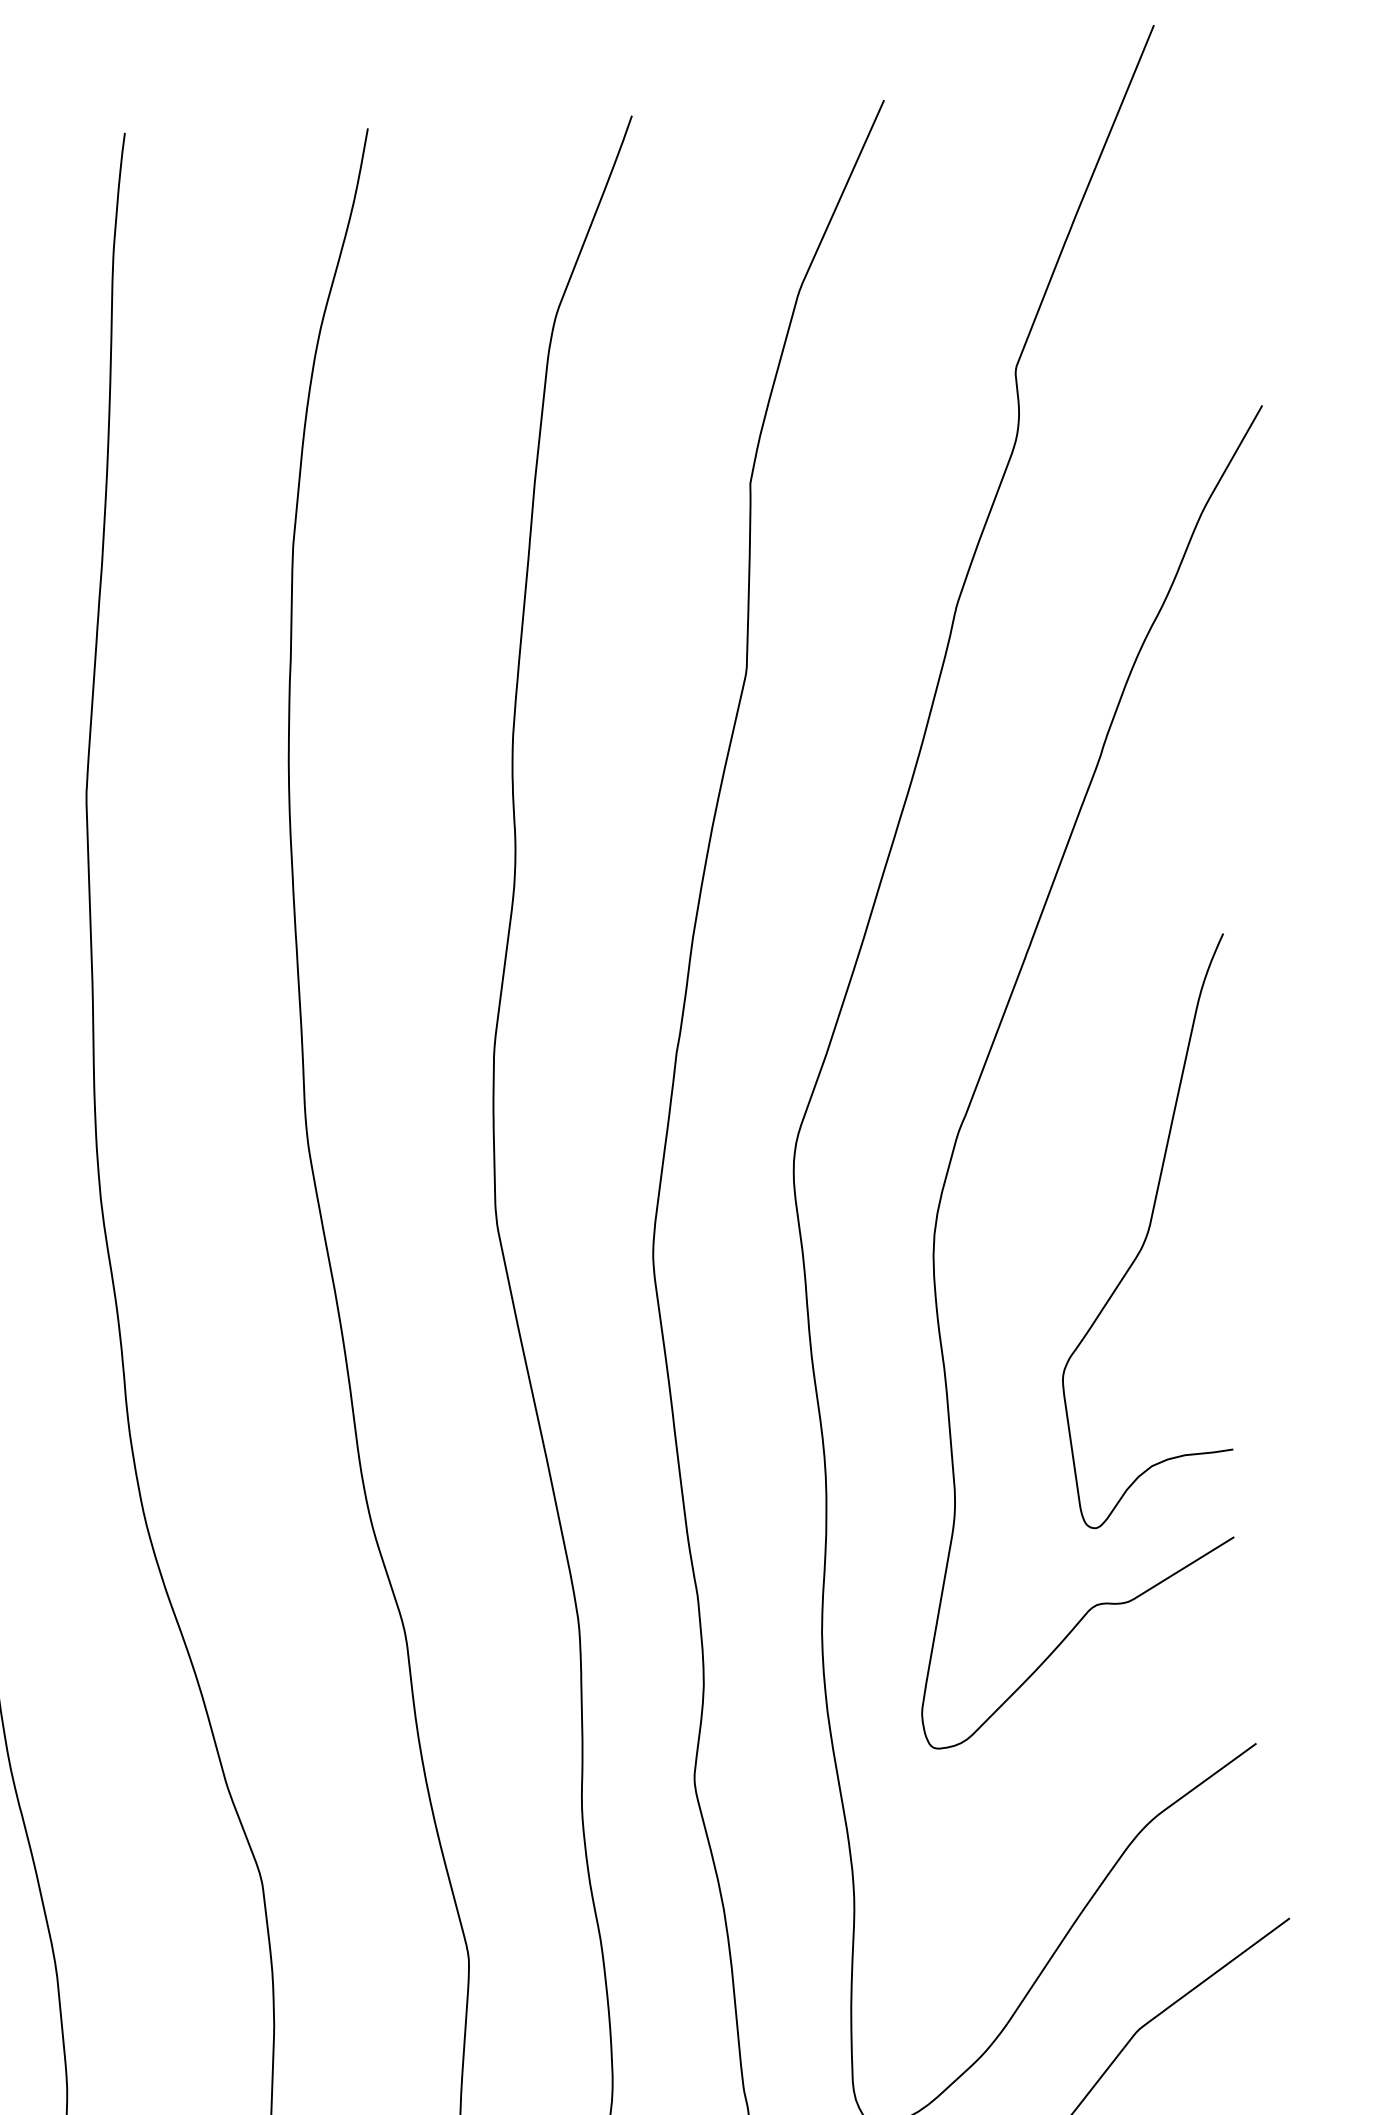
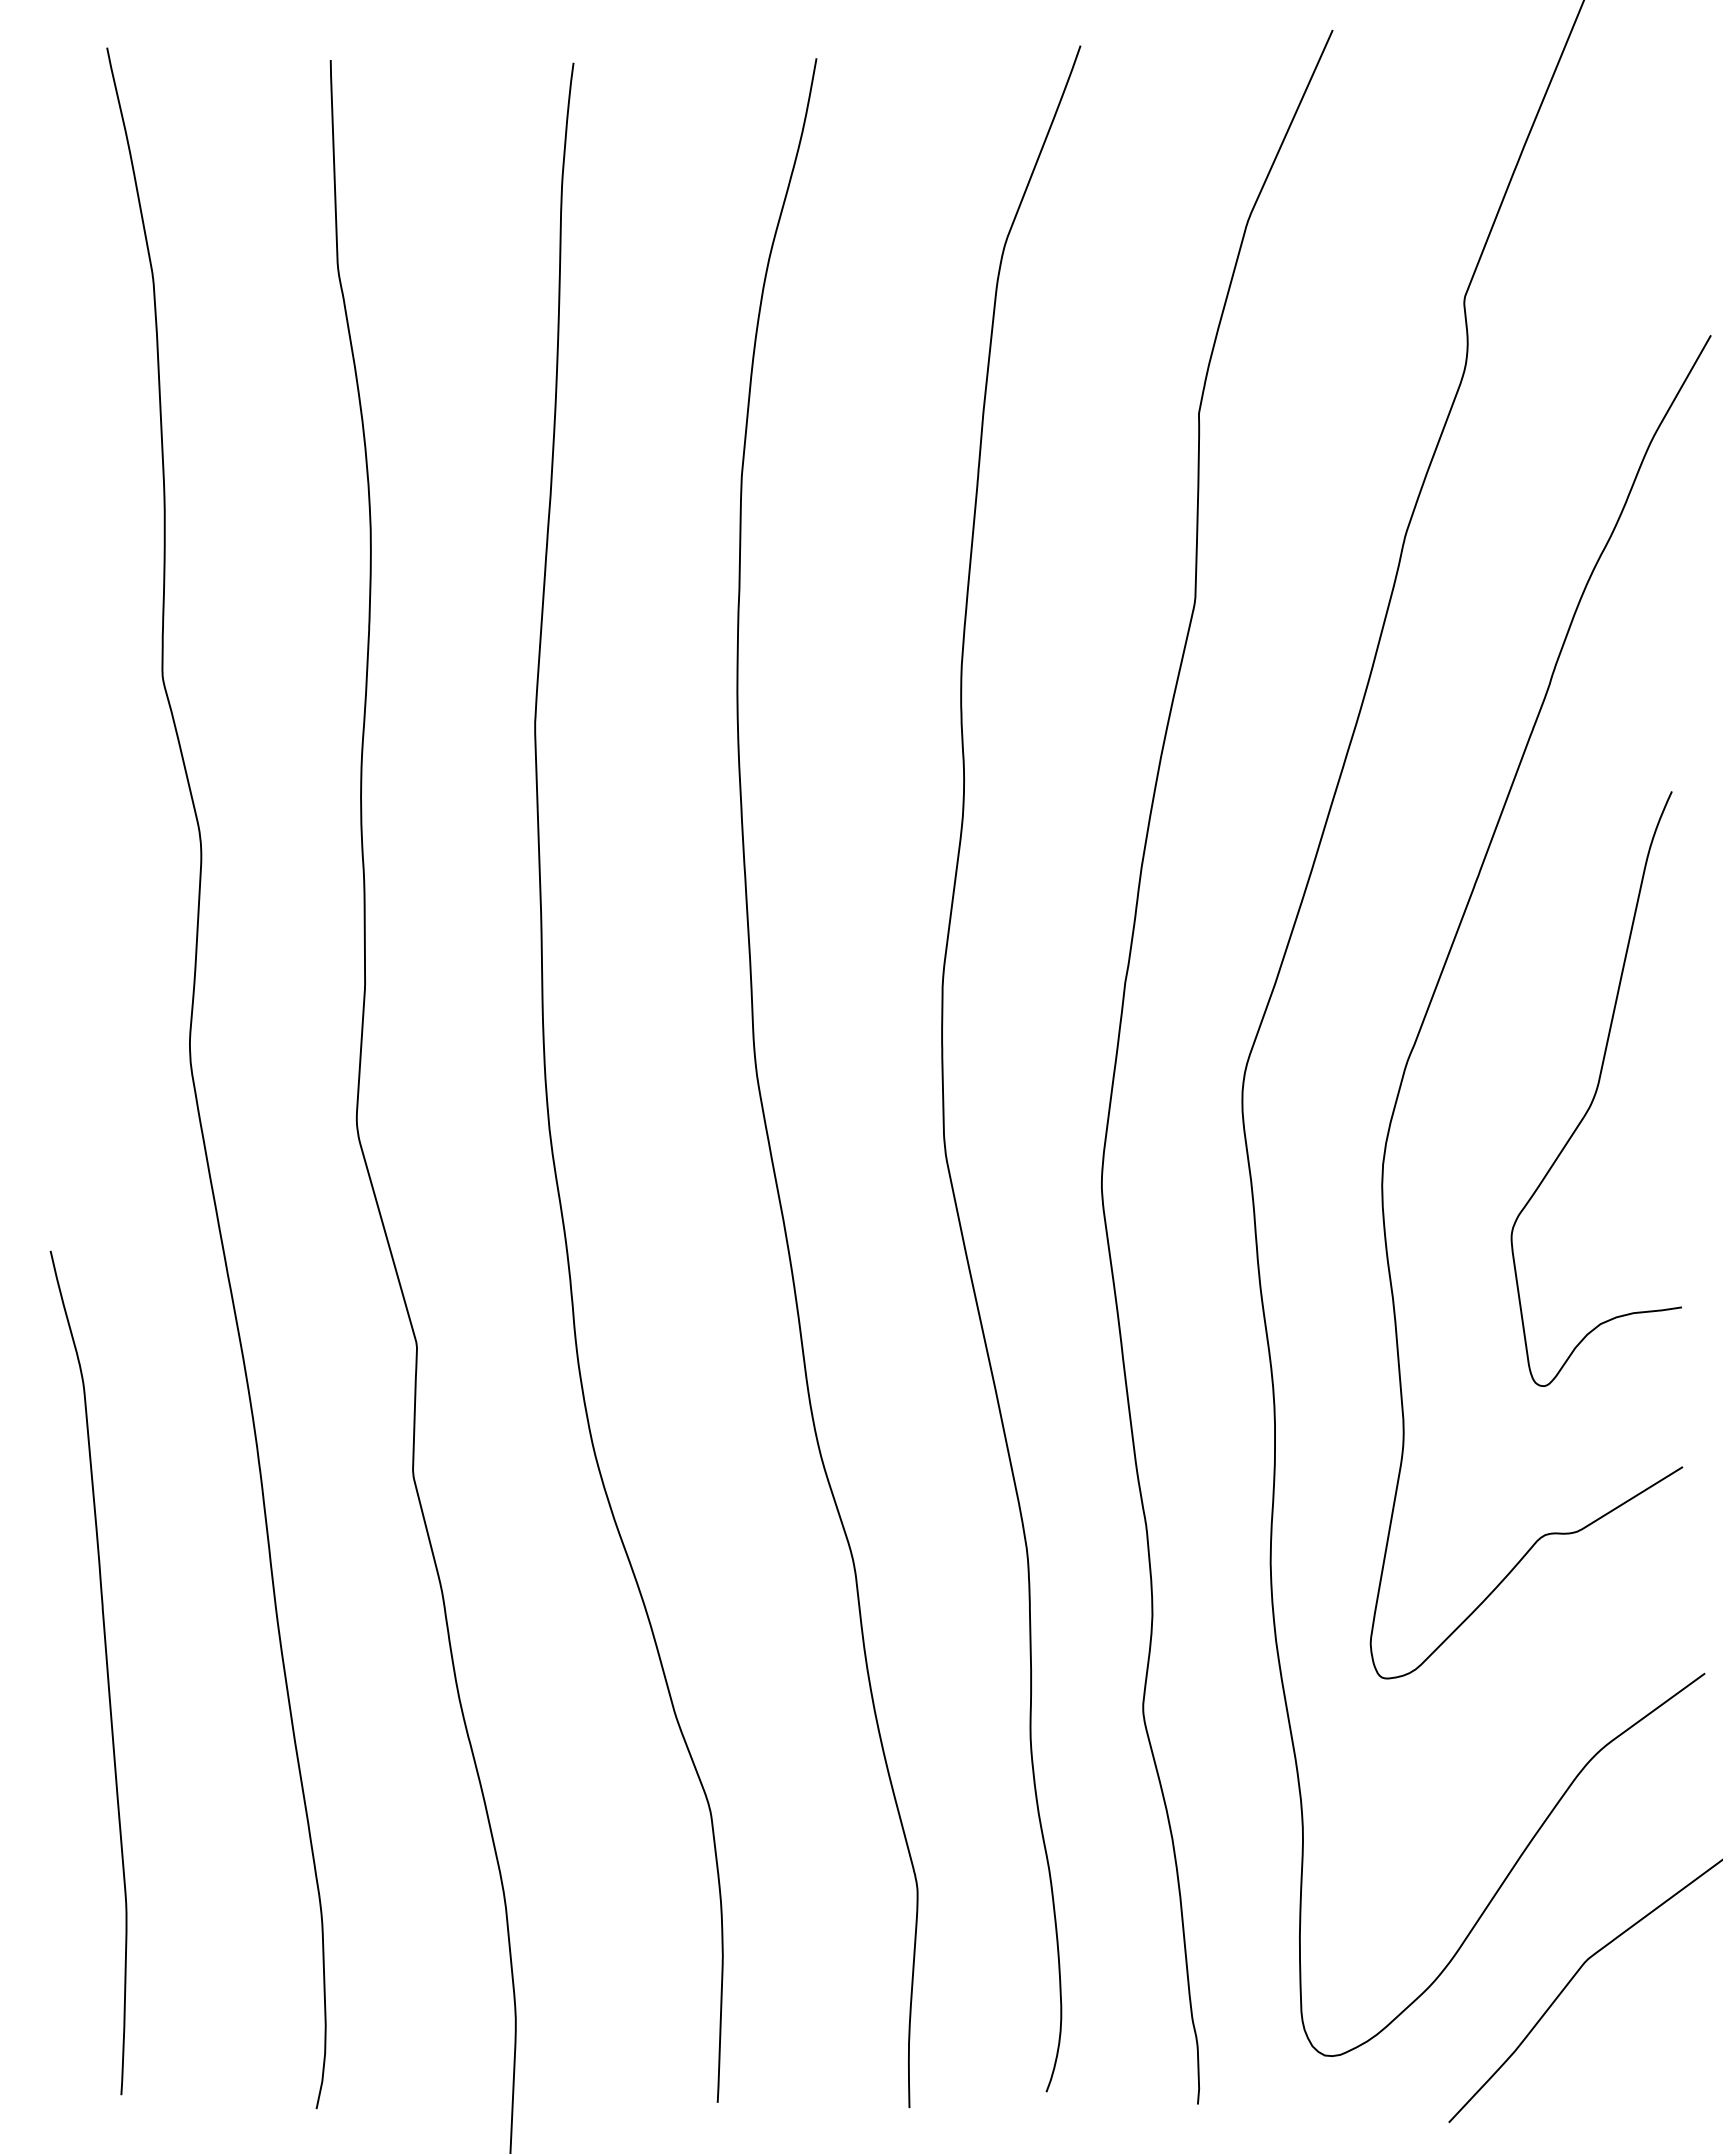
curve: (1147, 1230) -> (1596, 1088), moved

